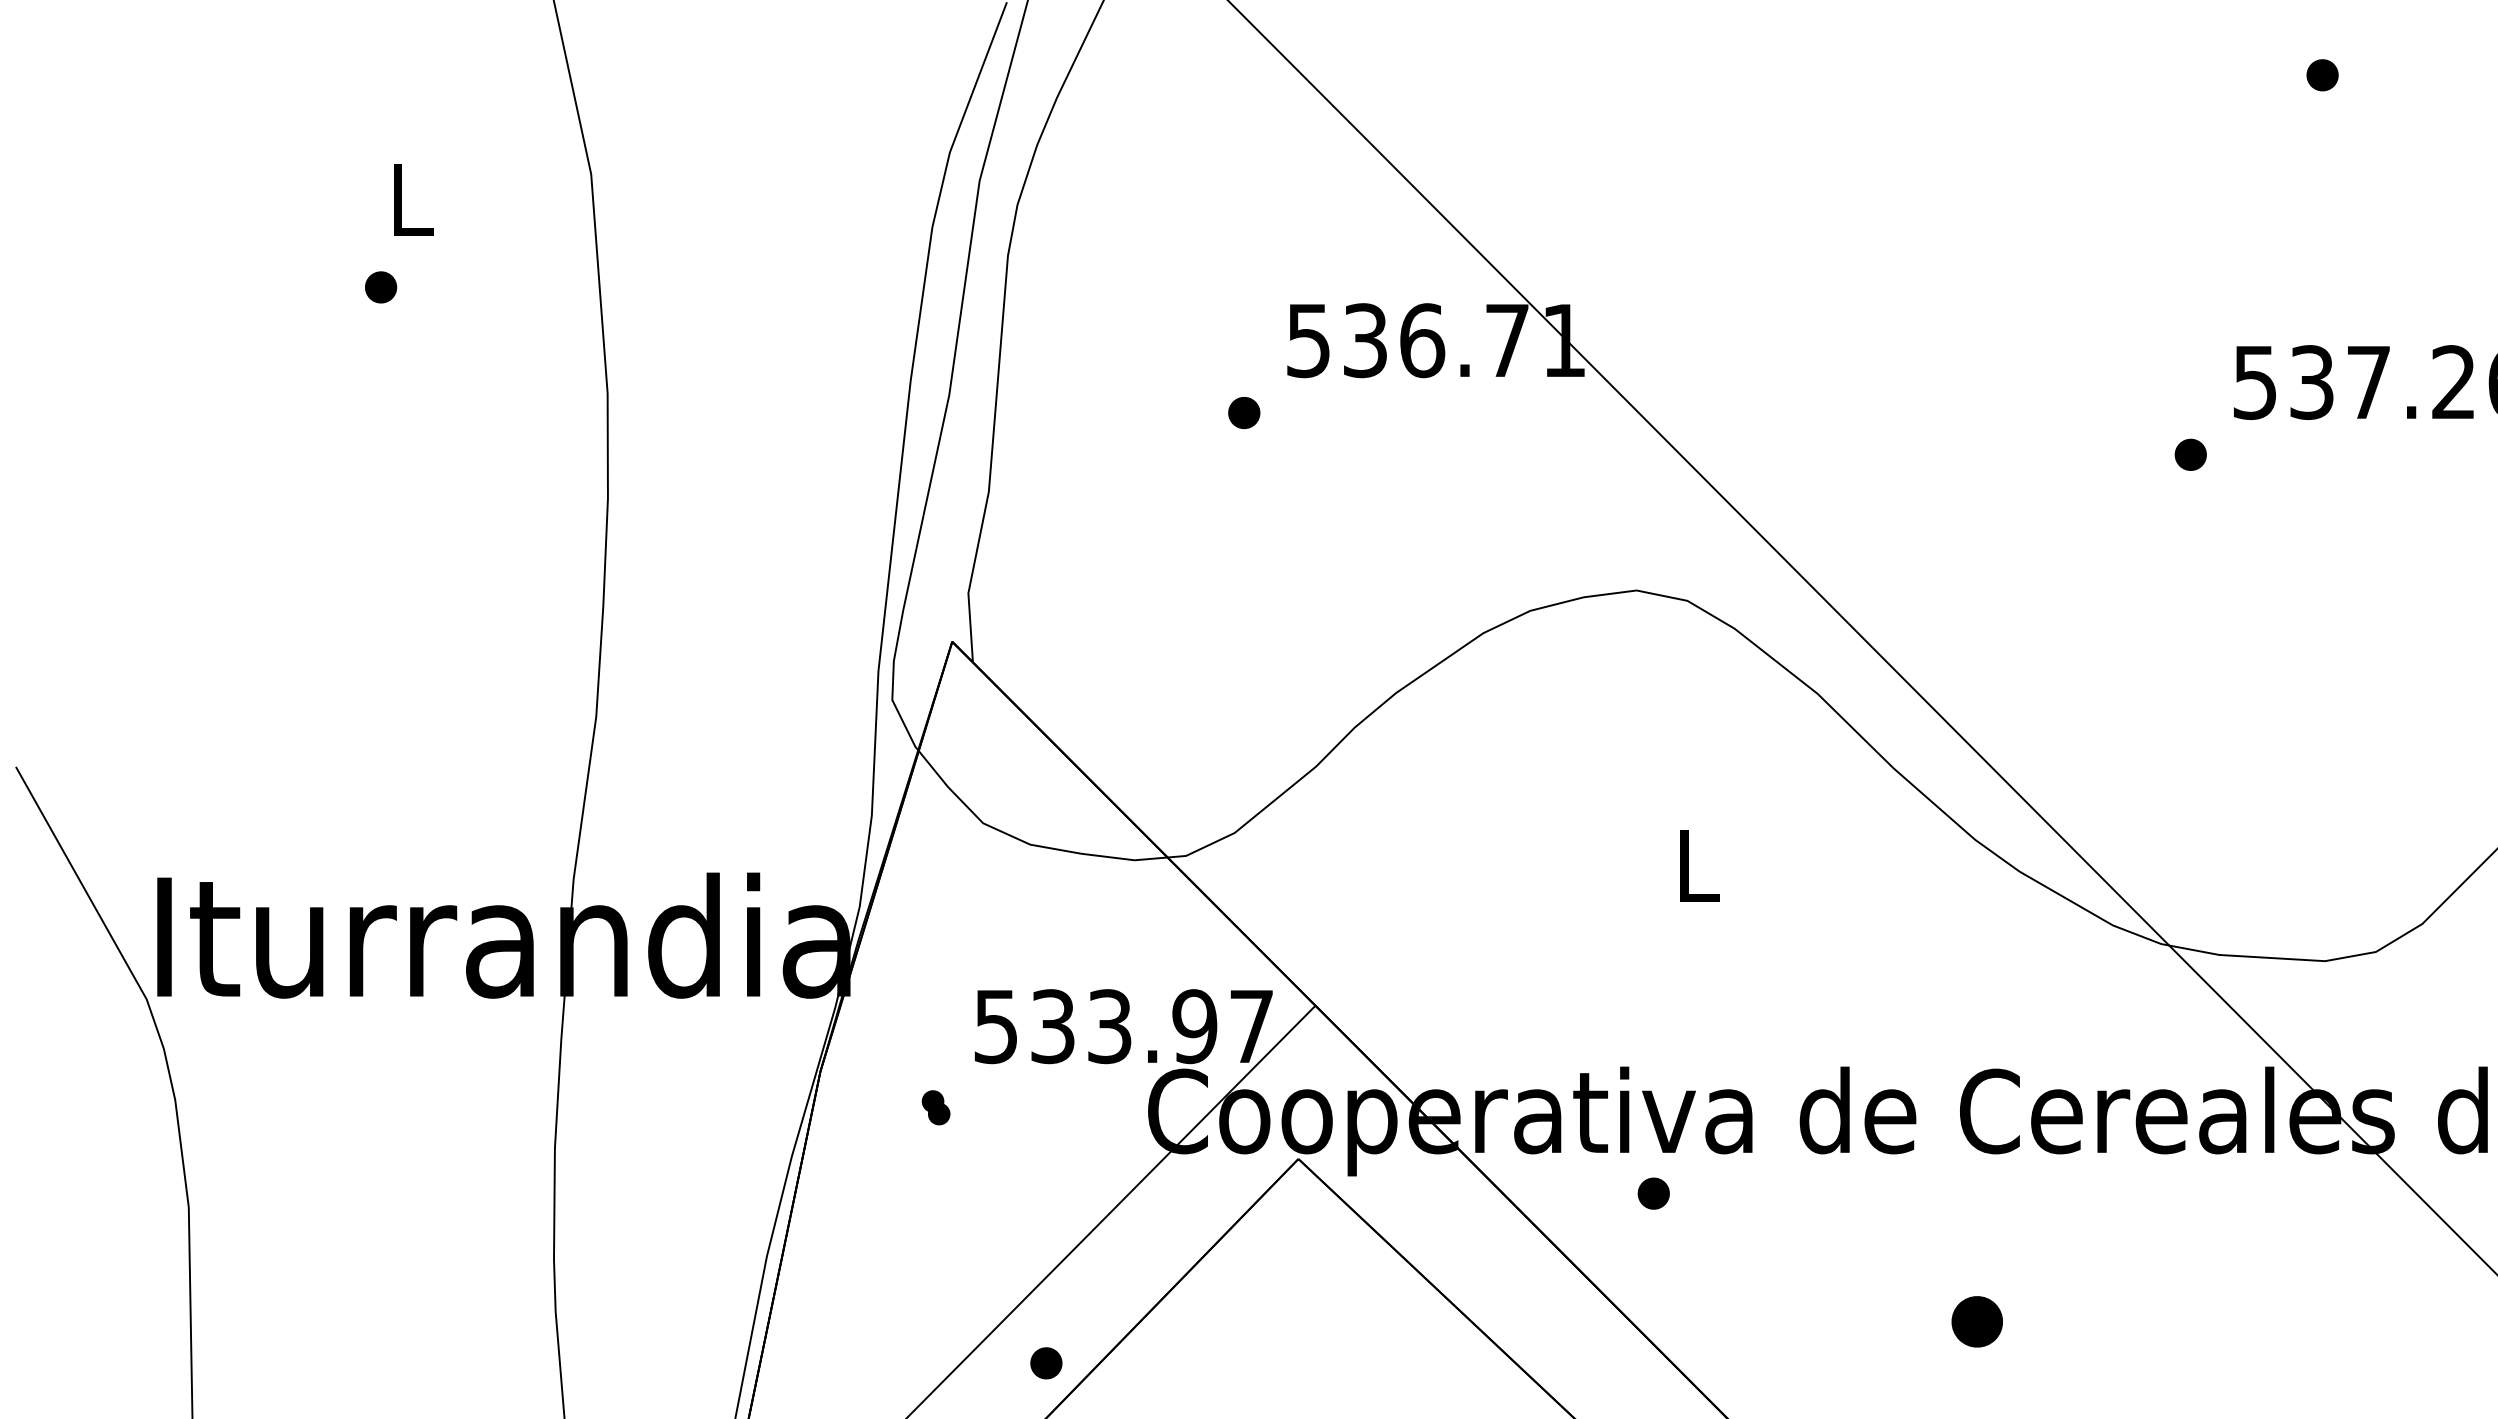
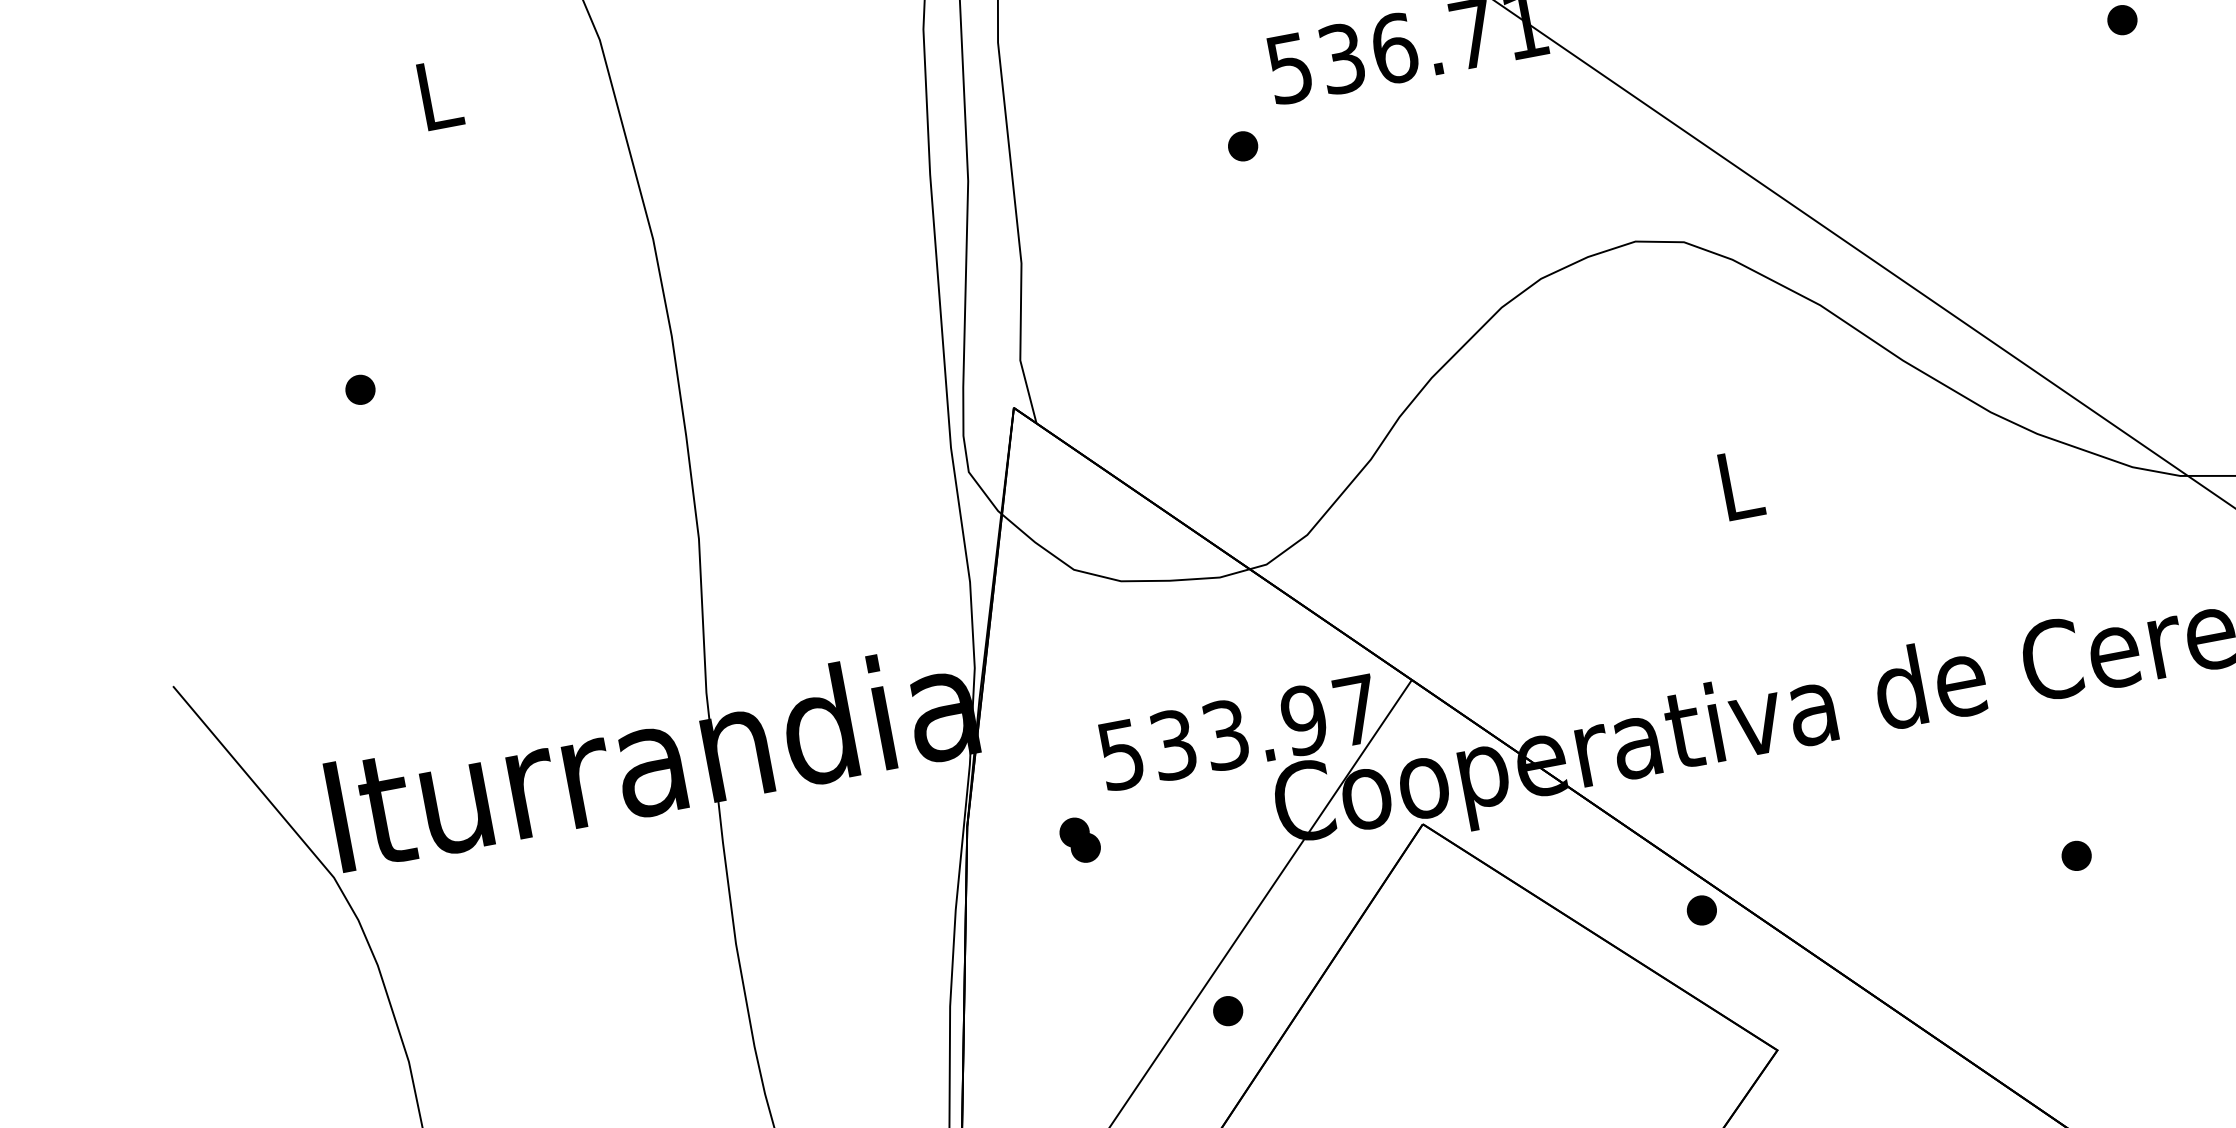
part: (381, 287) -> (360, 389), moved
part: (935, 1107) -> (1079, 839), size x1.43
part: (1653, 1193) -> (1701, 910), moved
part: (1977, 1321) -> (2076, 855), size x0.62
part: (1046, 1363) -> (1228, 1011), moved

